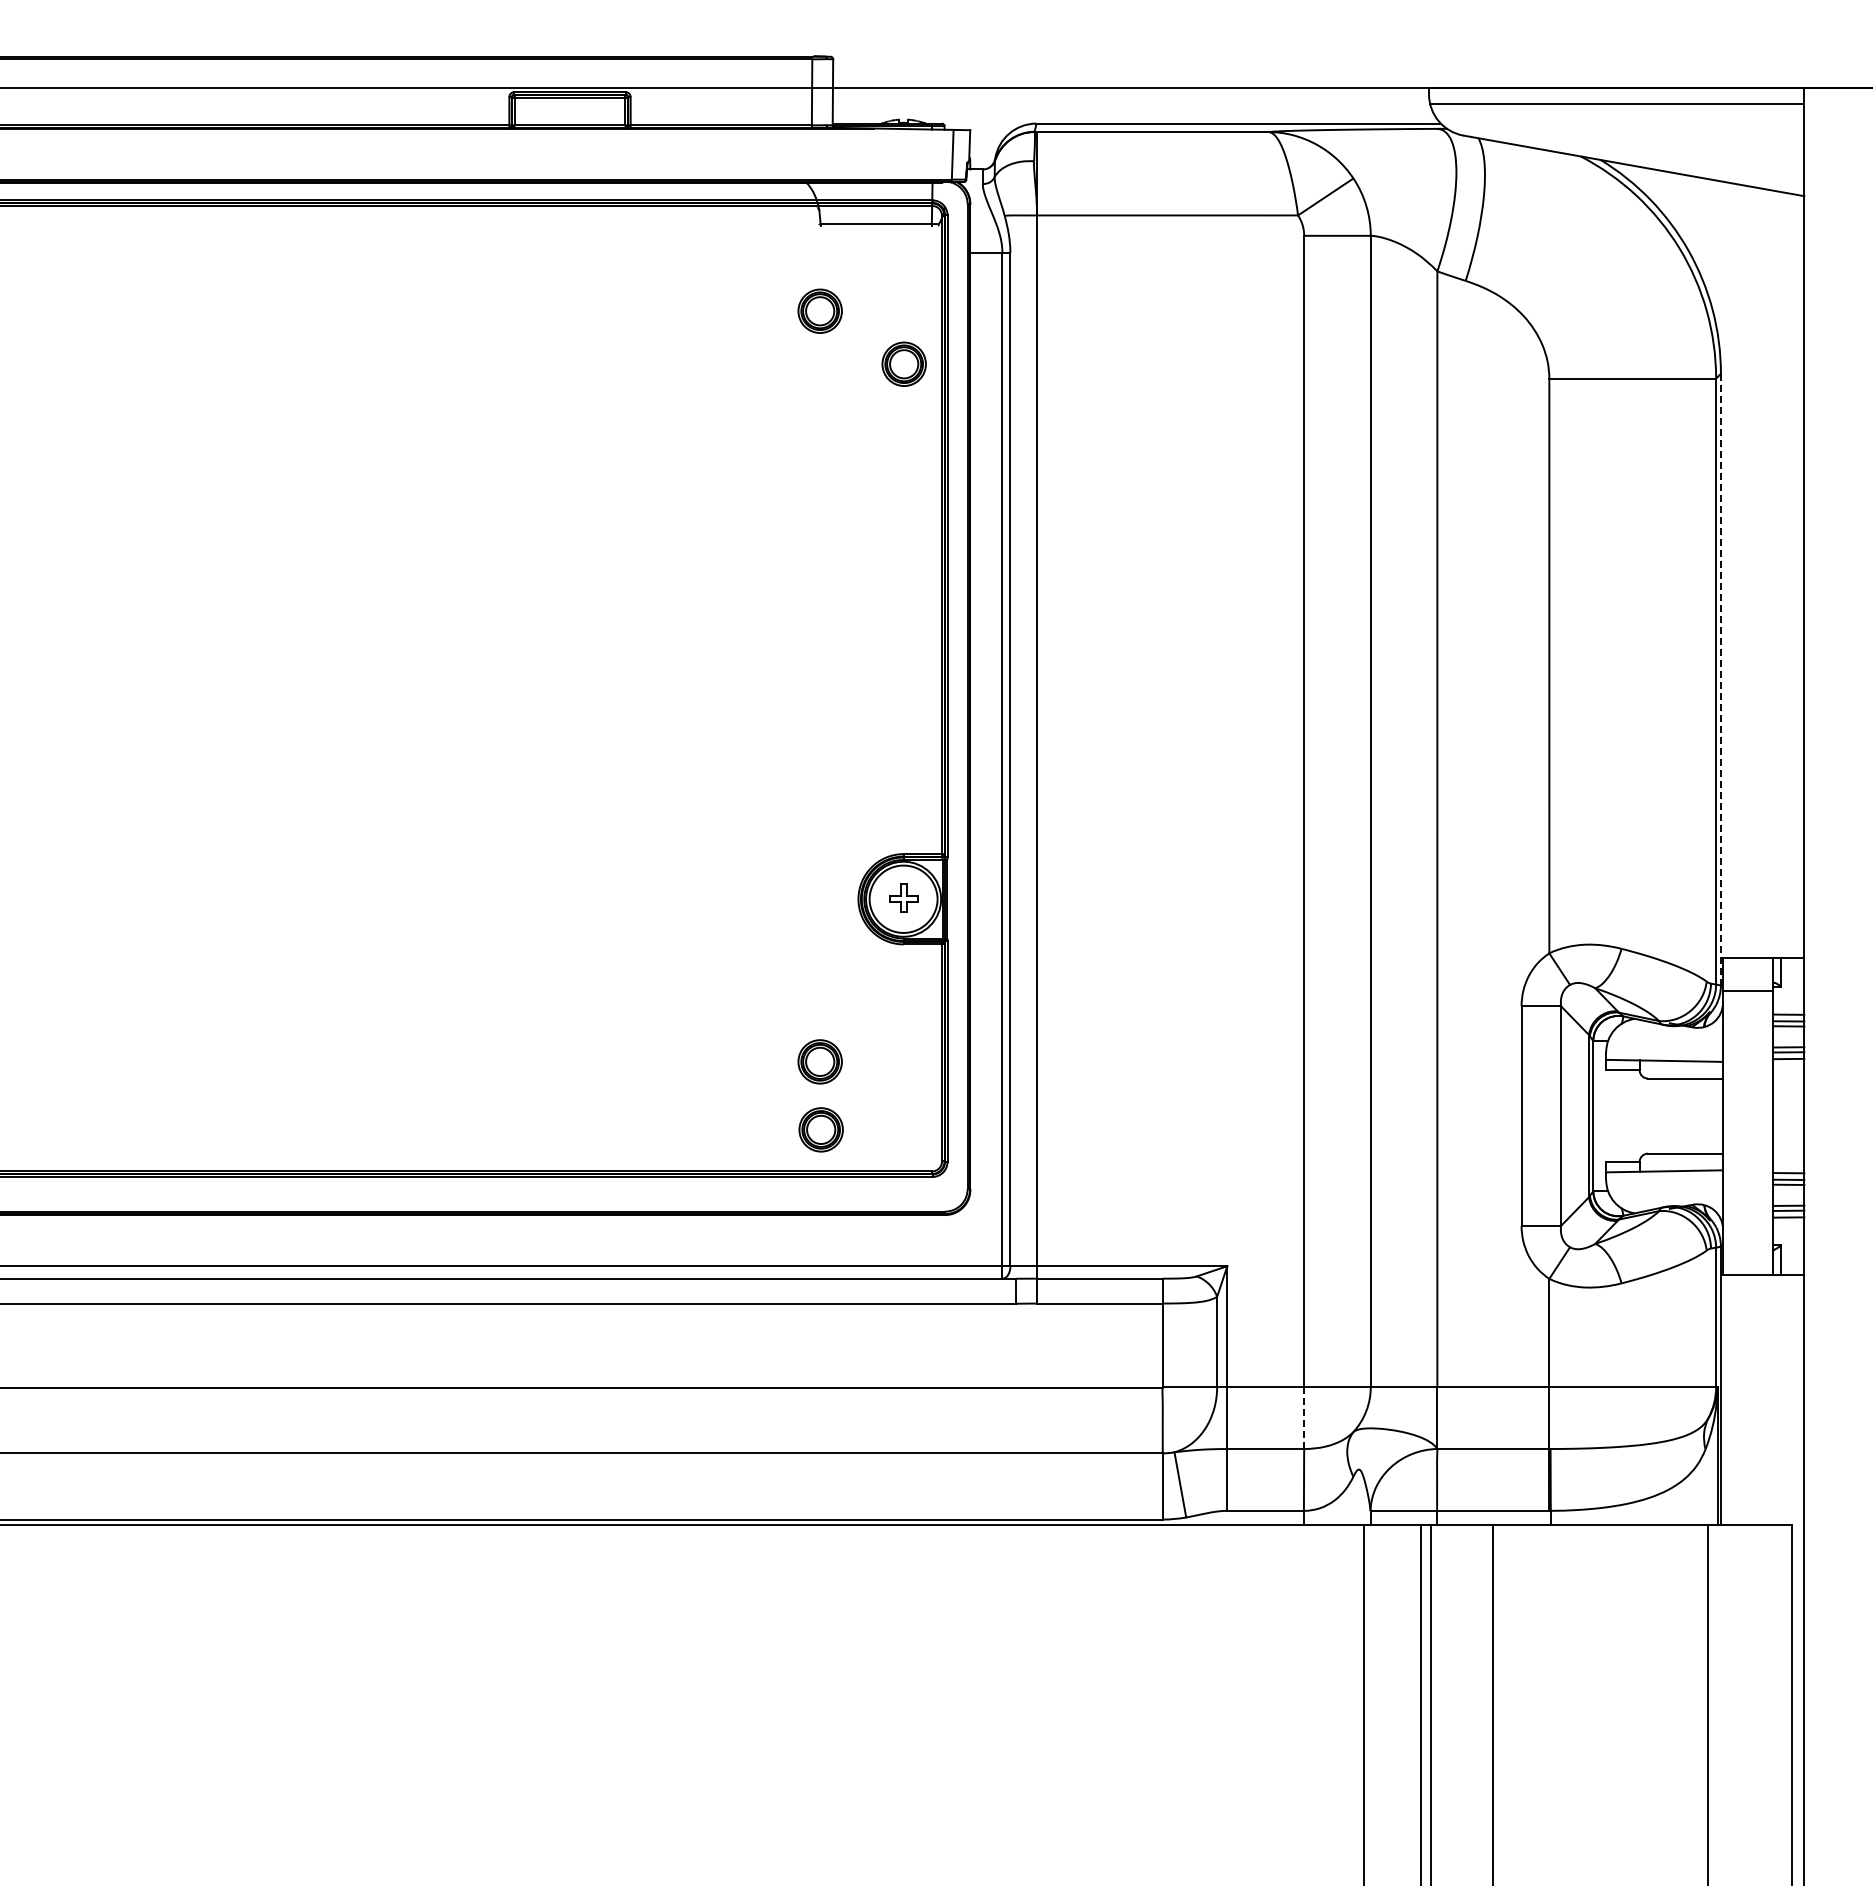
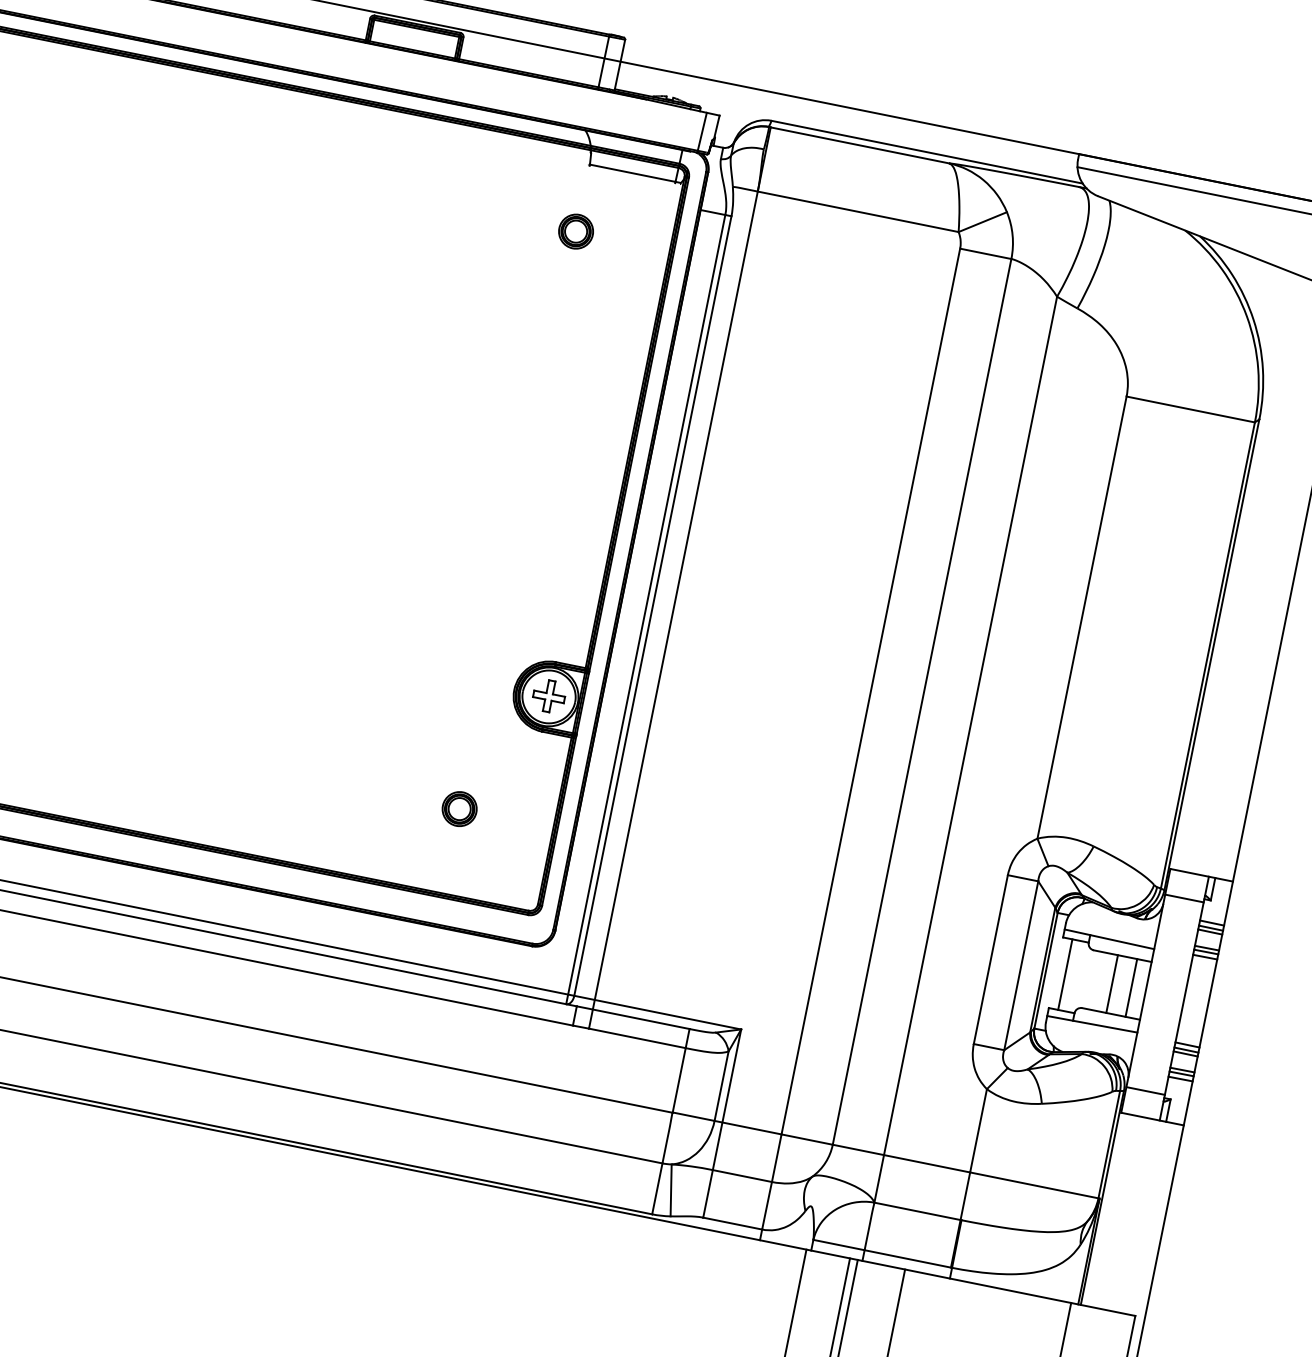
part: (903, 363) -> (632, 284), removed
line: (1720, 679) -> (1211, 654), dashed -> solid
part: (903, 897) -> (549, 695), size x1.43
line: (1618, 1115) -> (1065, 974), added
line: (1679, 1115) -> (1112, 983), added
line: (1704, 1115) -> (1131, 987), added
part: (820, 1129) -> (449, 861), removed
line: (1748, 1241) -> (1145, 1091), added
line: (1304, 1418) -> (776, 1158), dashed -> solid

